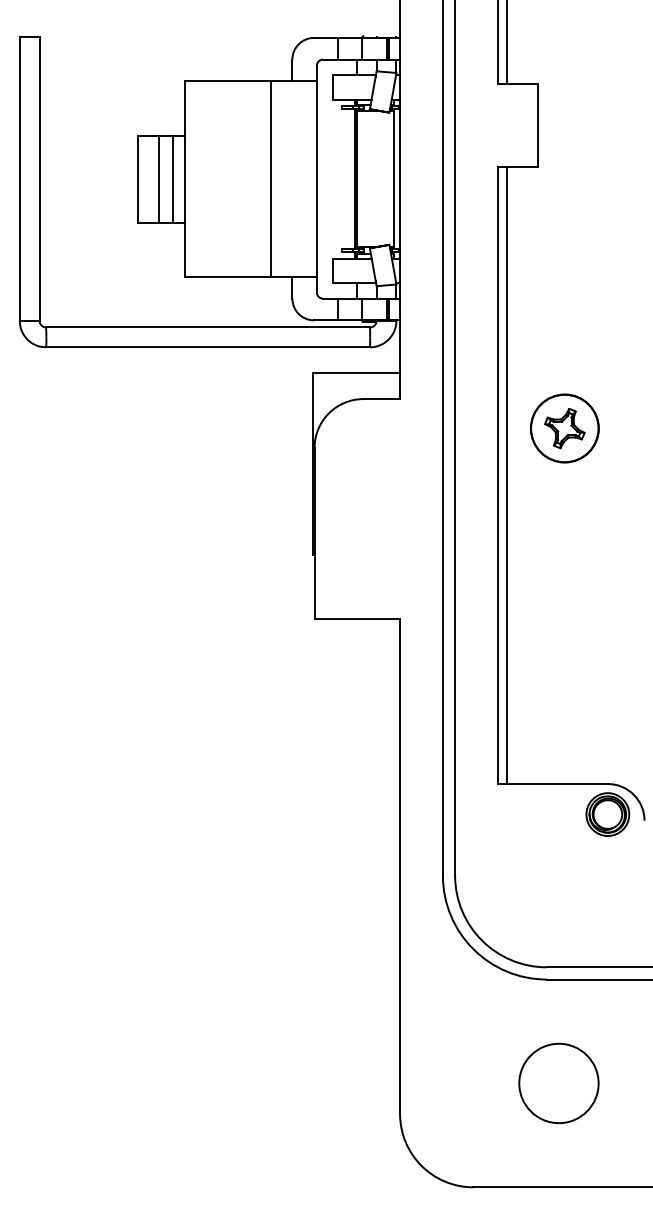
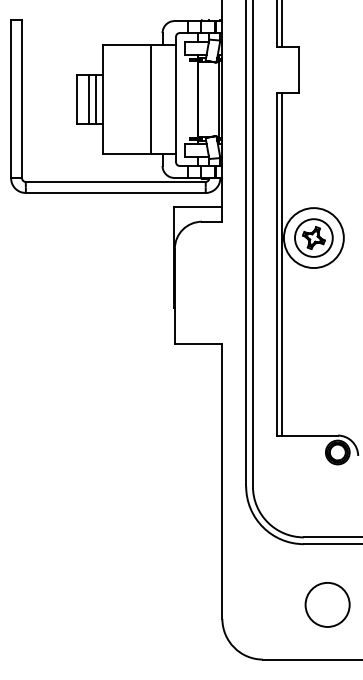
circle: (564, 427) -> (313, 237), size x1.6
circle: (558, 1082) -> (327, 604), moved

